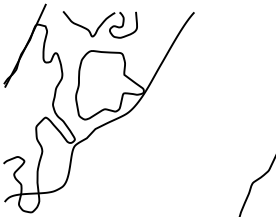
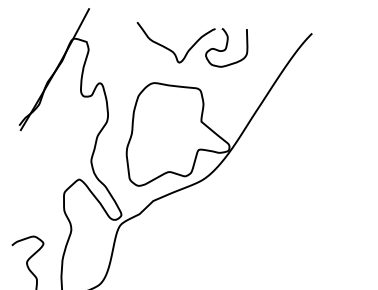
part: (99, 24) -> (190, 45), moved

